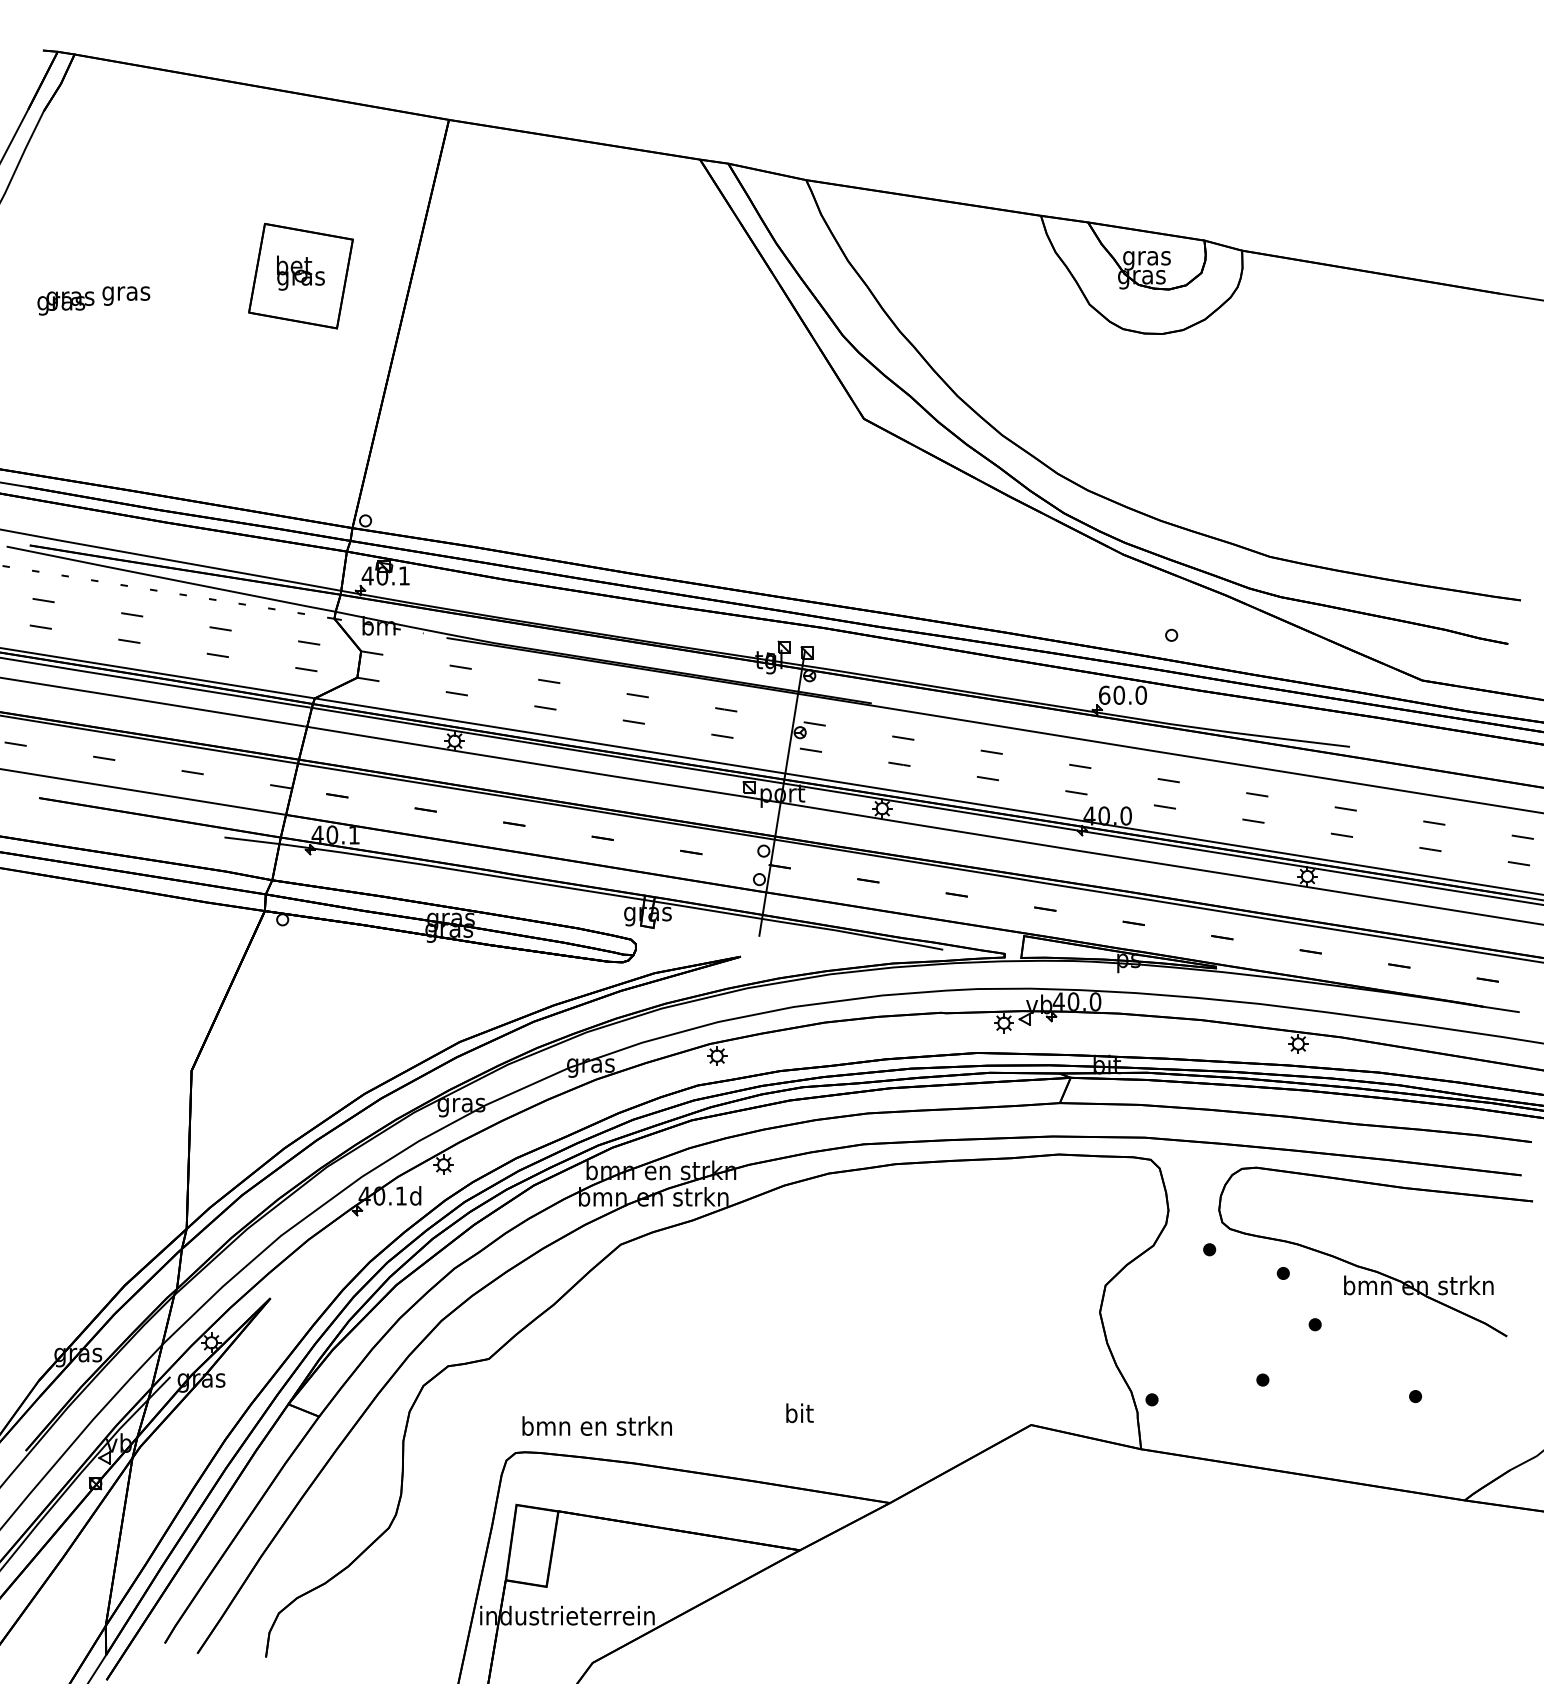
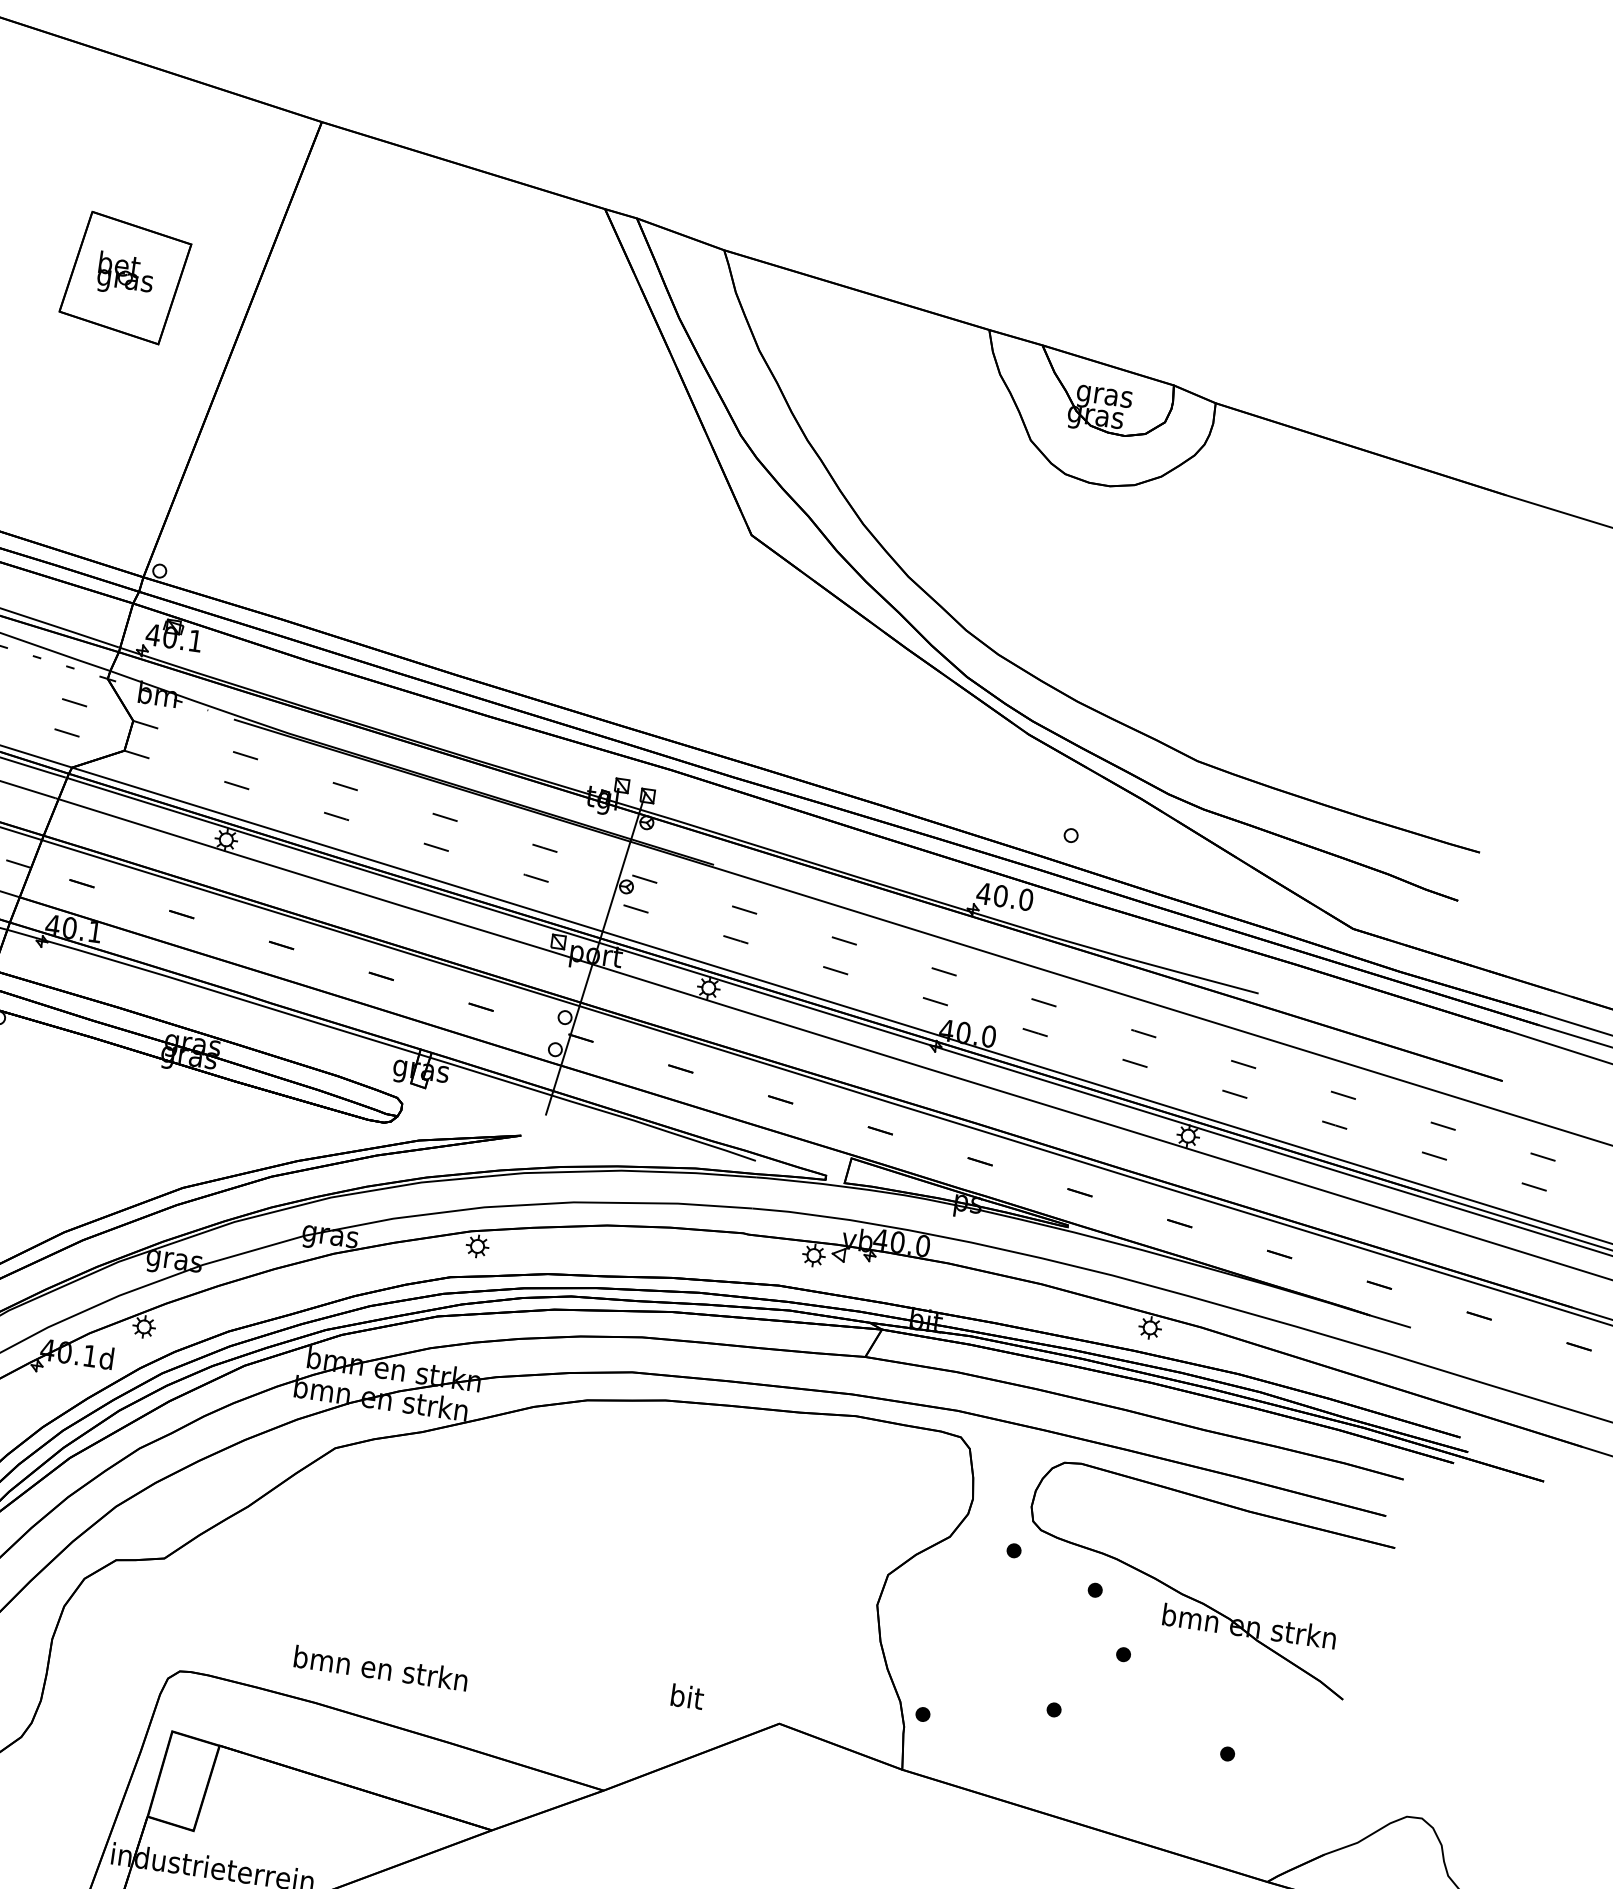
text: (1104, 694) -> (983, 892), 60.0 -> 40.0
text: (799, 1413) -> (687, 1697), moved
text: (596, 1425) -> (380, 1667), moved

